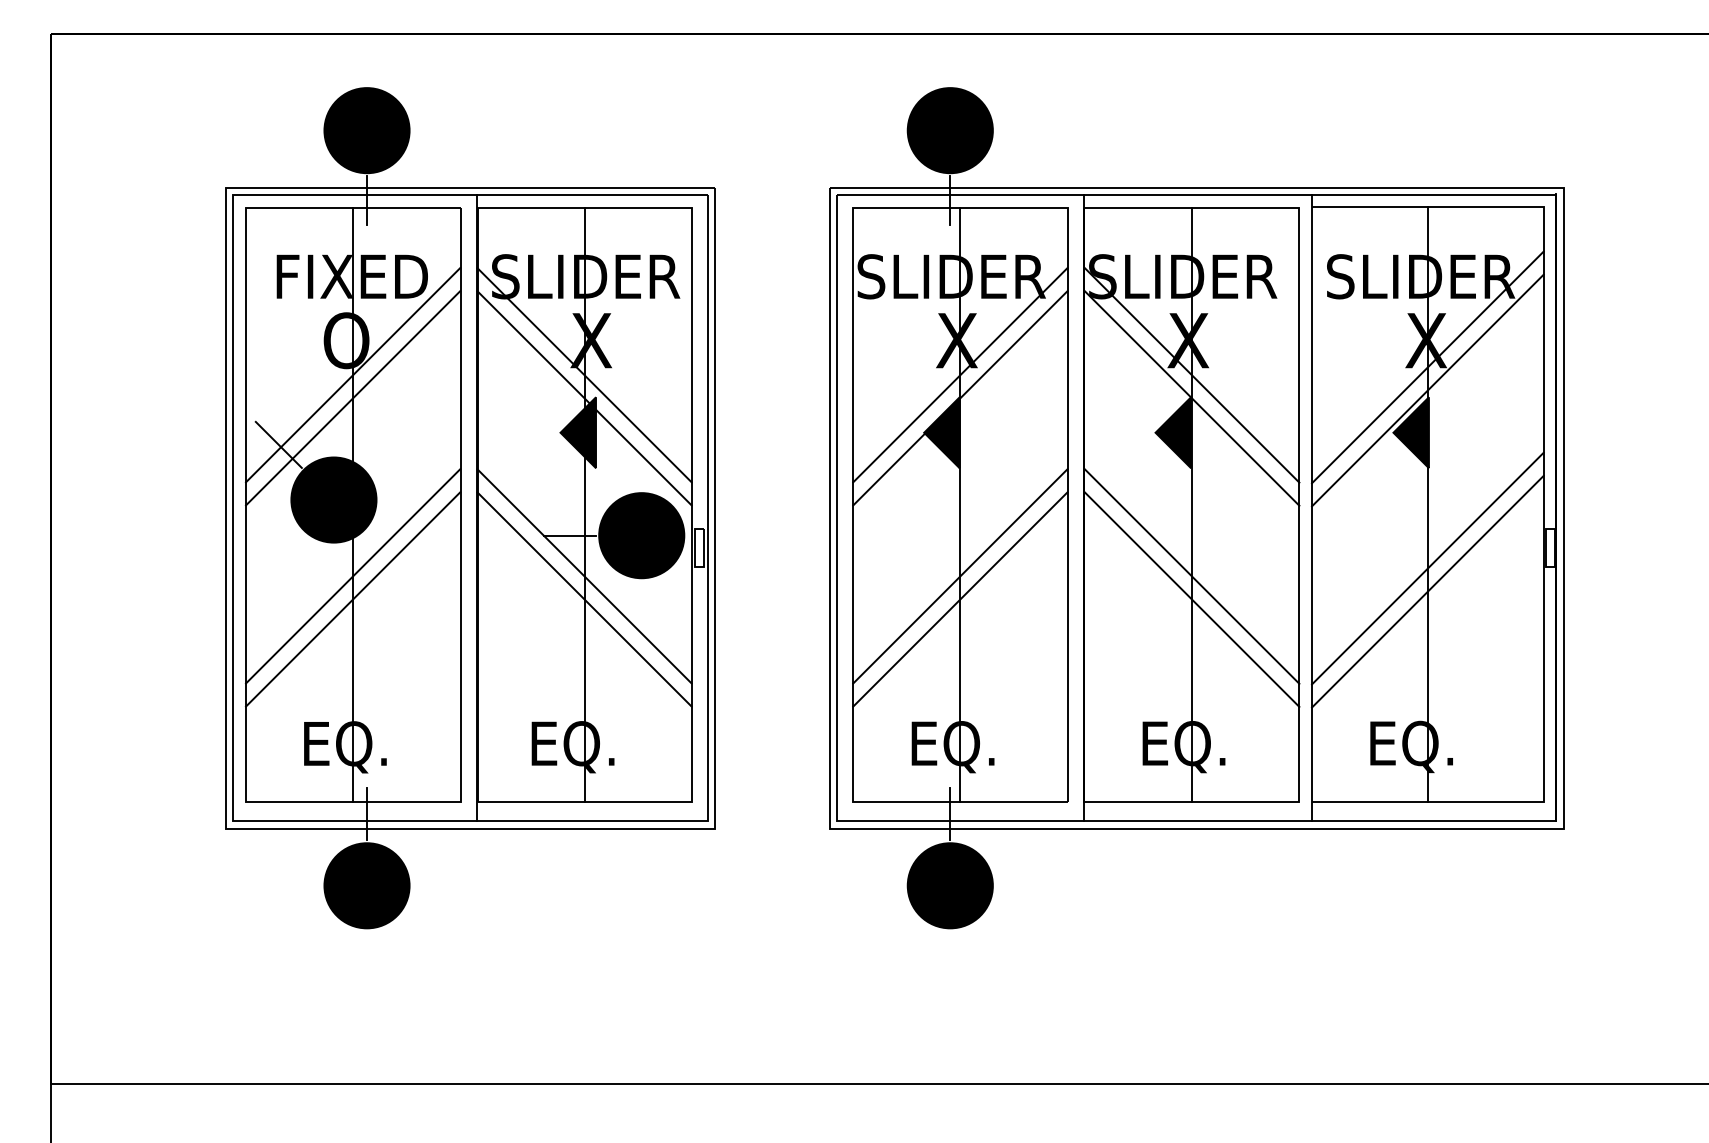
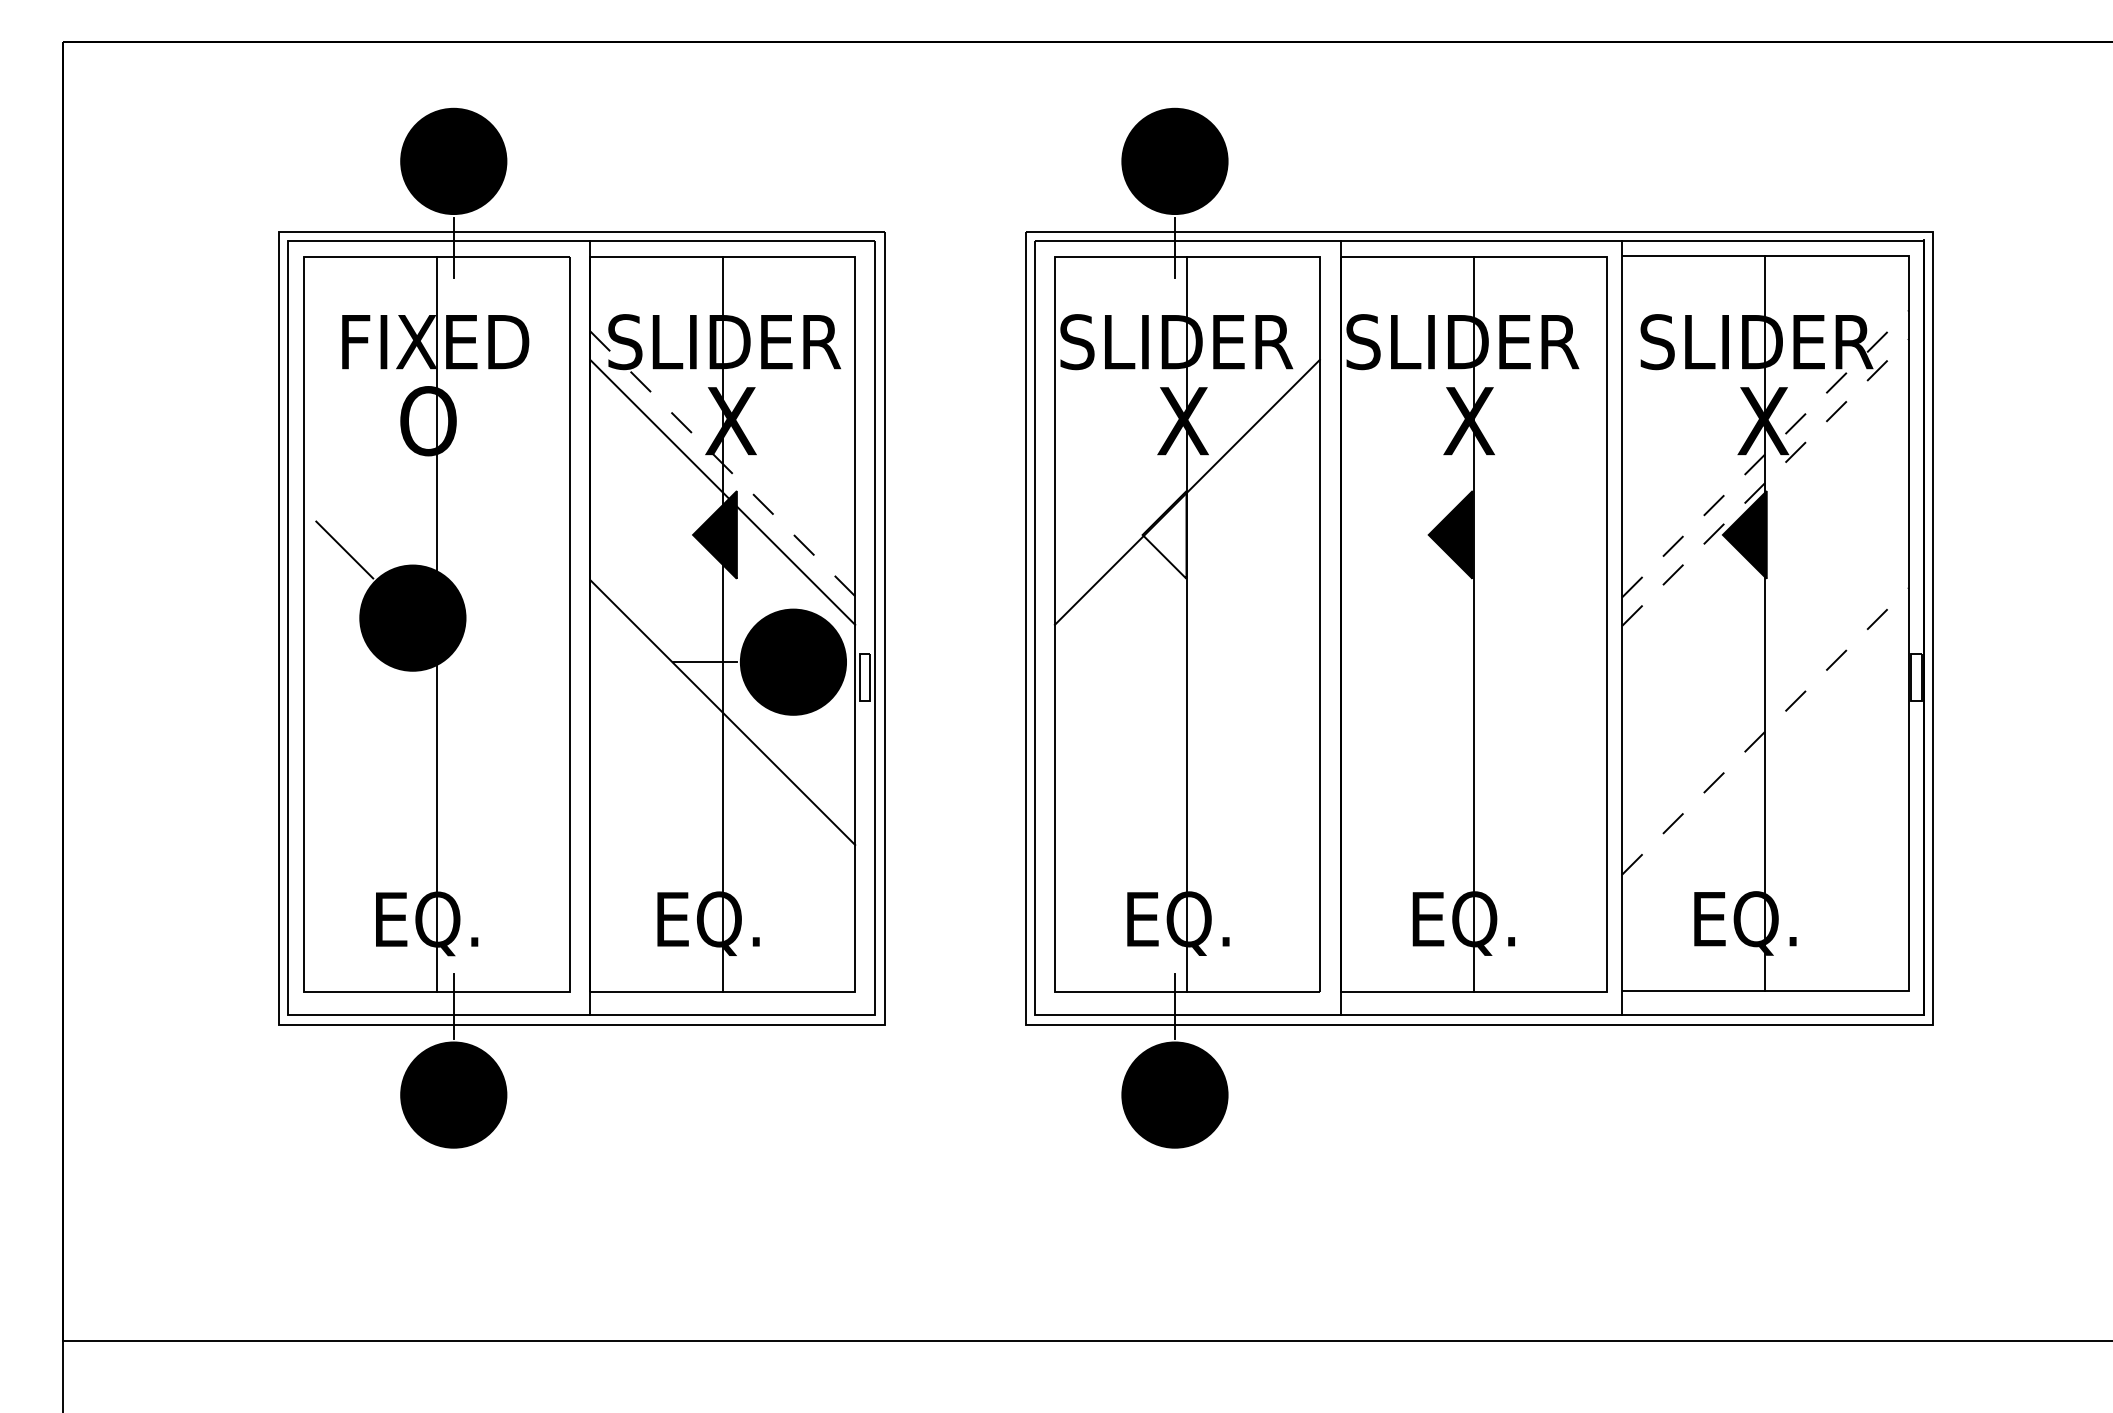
line: (1427, 367) -> (1764, 454), solid -> dashed
line: (353, 375) -> (437, 464), removed
line: (584, 375) -> (722, 464), solid -> dashed
line: (960, 375) -> (1187, 464), removed
line: (1191, 375) -> (1473, 464), removed
line: (1427, 390) -> (1764, 482), solid -> dashed
line: (353, 398) -> (437, 492), removed
line: (1191, 398) -> (1473, 492), removed
fill: (941, 432) -> (1164, 534), removed
line: (1427, 568) -> (1764, 702), removed
line: (353, 576) -> (437, 712), removed
line: (960, 576) -> (1187, 712), removed
line: (1191, 576) -> (1473, 712), removed
line: (1427, 591) -> (1764, 731), solid -> dashed
line: (353, 599) -> (437, 741), removed
line: (584, 599) -> (722, 741), removed
line: (960, 599) -> (1187, 741), removed
line: (1191, 599) -> (1473, 741), removed

